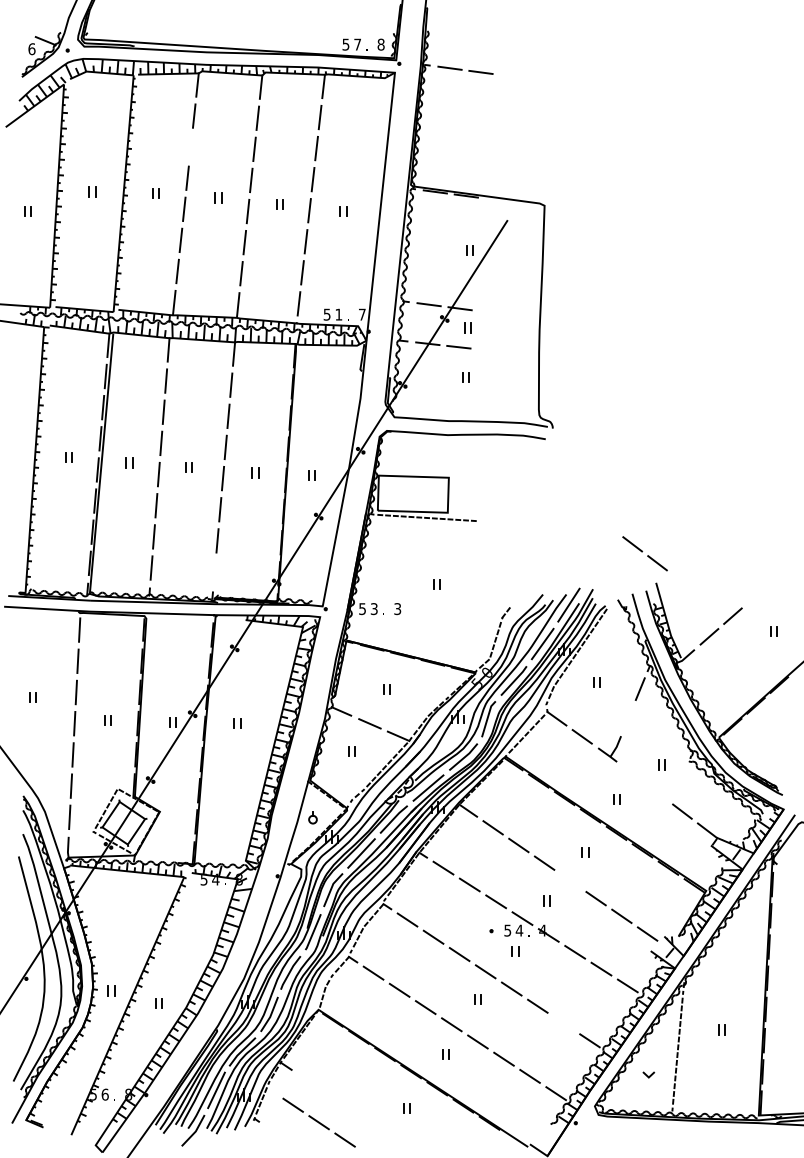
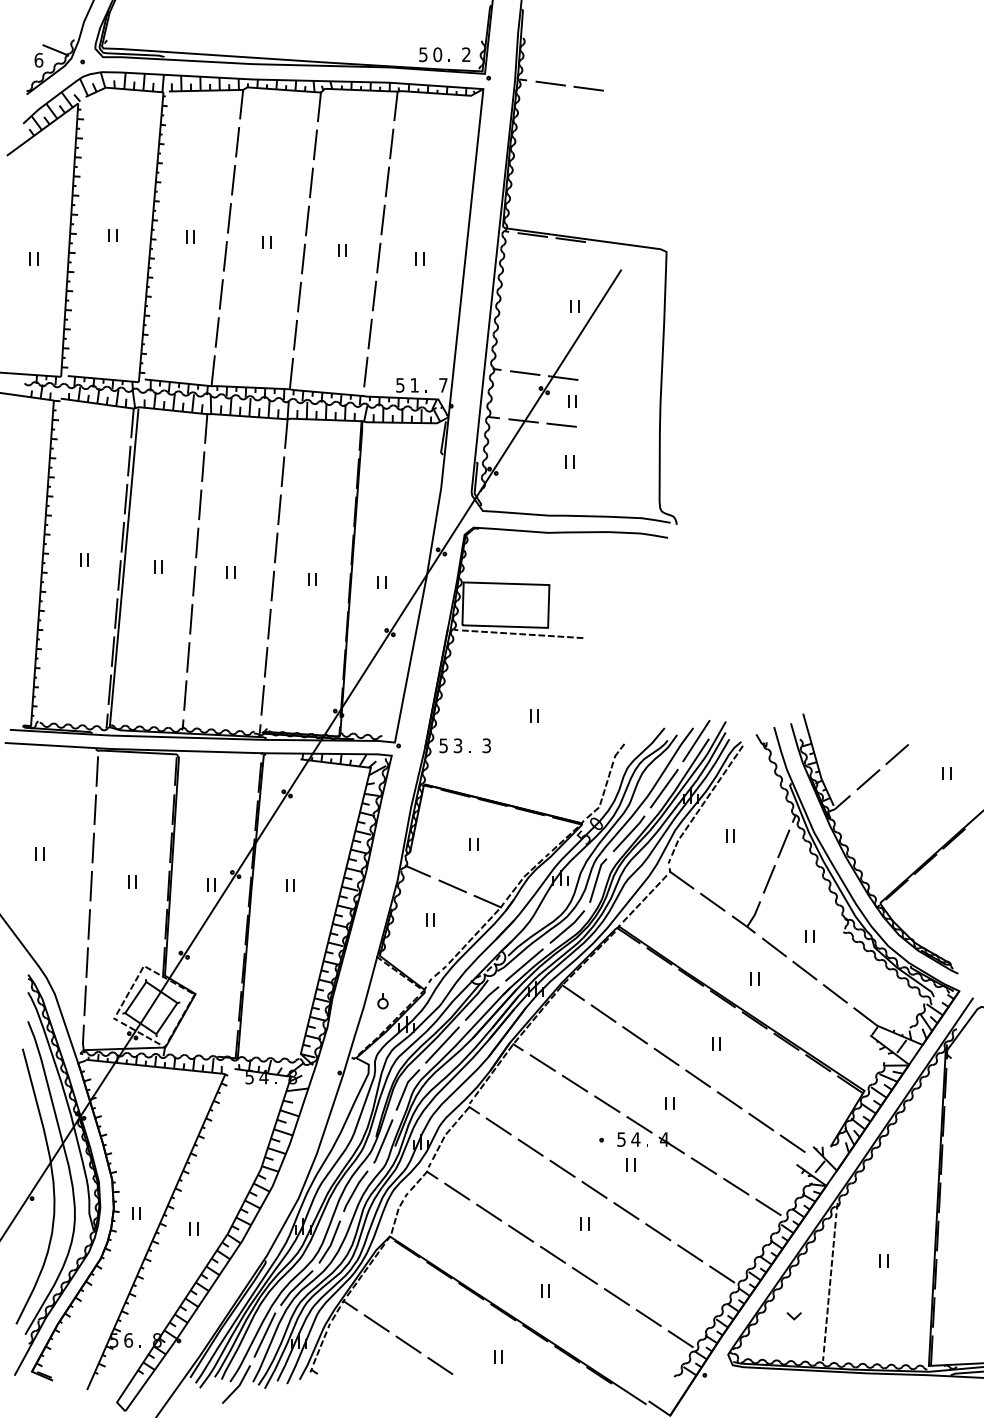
text: (357, 44) -> (437, 54), 7 -> 0
text: (381, 44) -> (466, 54), 8 -> 2
line: (190, 147) -> (233, 180), added
line: (642, 552) -> (786, 957), moved
line: (214, 572) -> (262, 700), added
line: (627, 717) -> (768, 878), added
line: (569, 880) -> (697, 1078), added
line: (564, 1023) -> (690, 1253), added
line: (319, 1122) -> (408, 1344), moved

